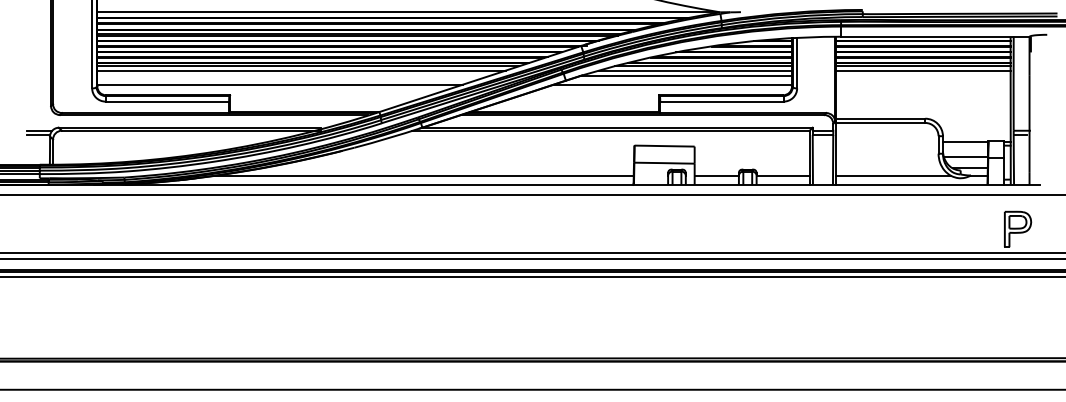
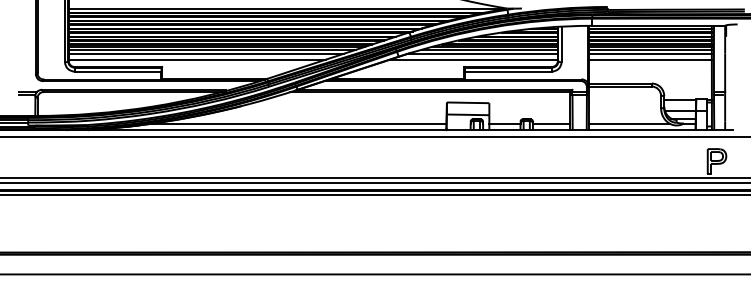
line: (292, 76) -> (206, 53), added
line: (923, 76) -> (650, 53), added
line: (923, 84) -> (650, 59), added

